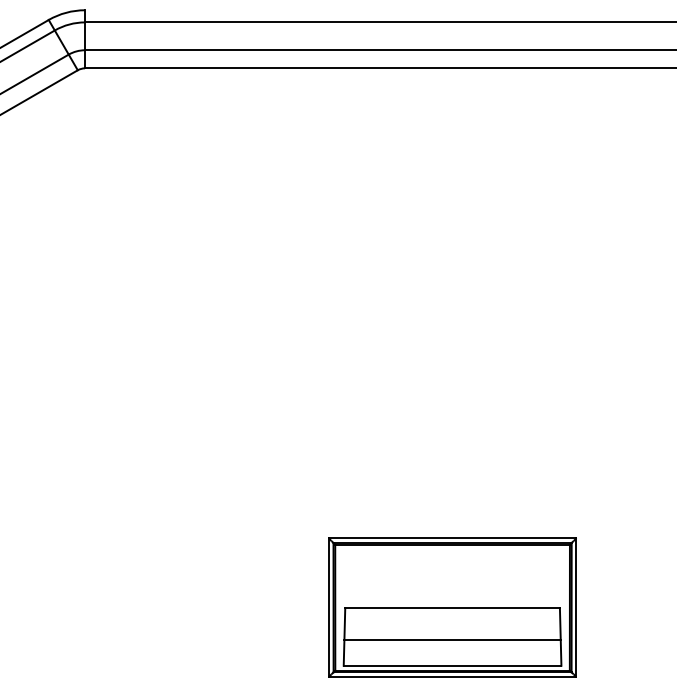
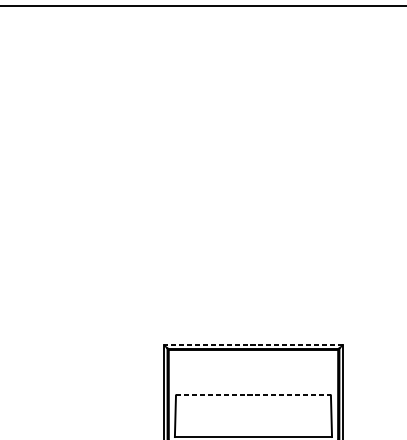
line: (452, 538) -> (253, 345), solid -> dashed
line: (453, 608) -> (254, 395), solid -> dashed
line: (452, 639) -> (253, 418), removed

